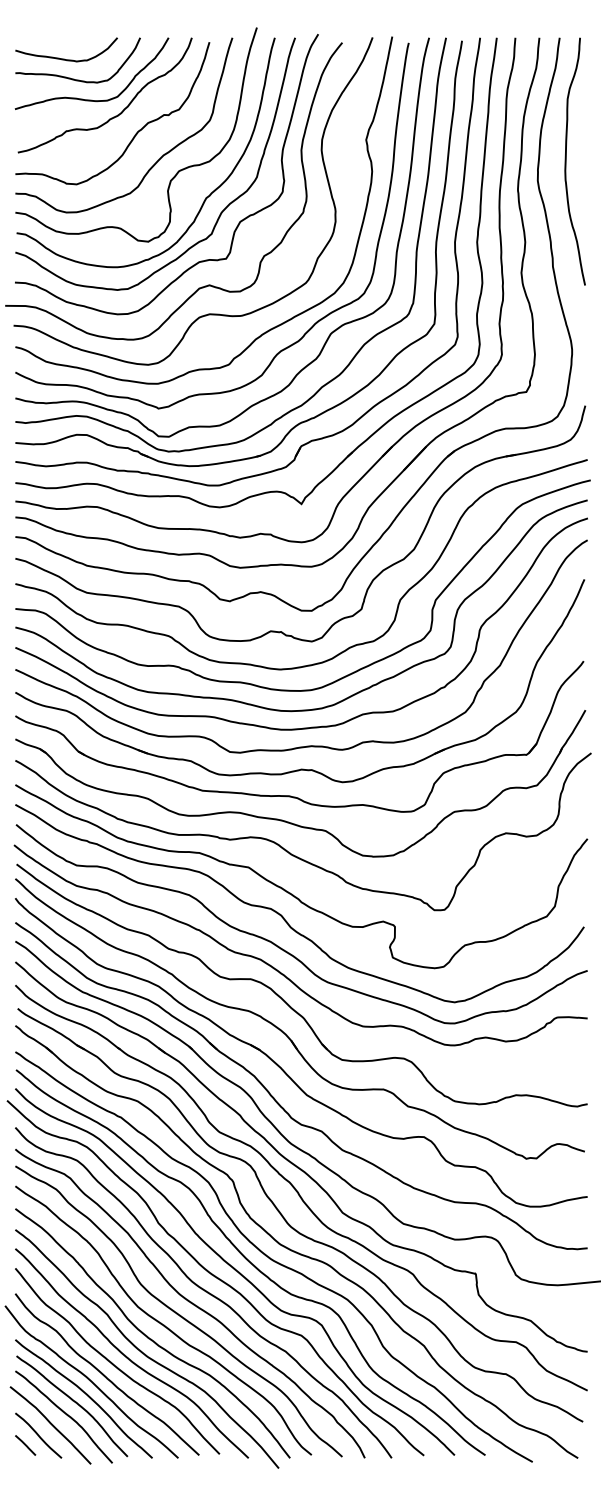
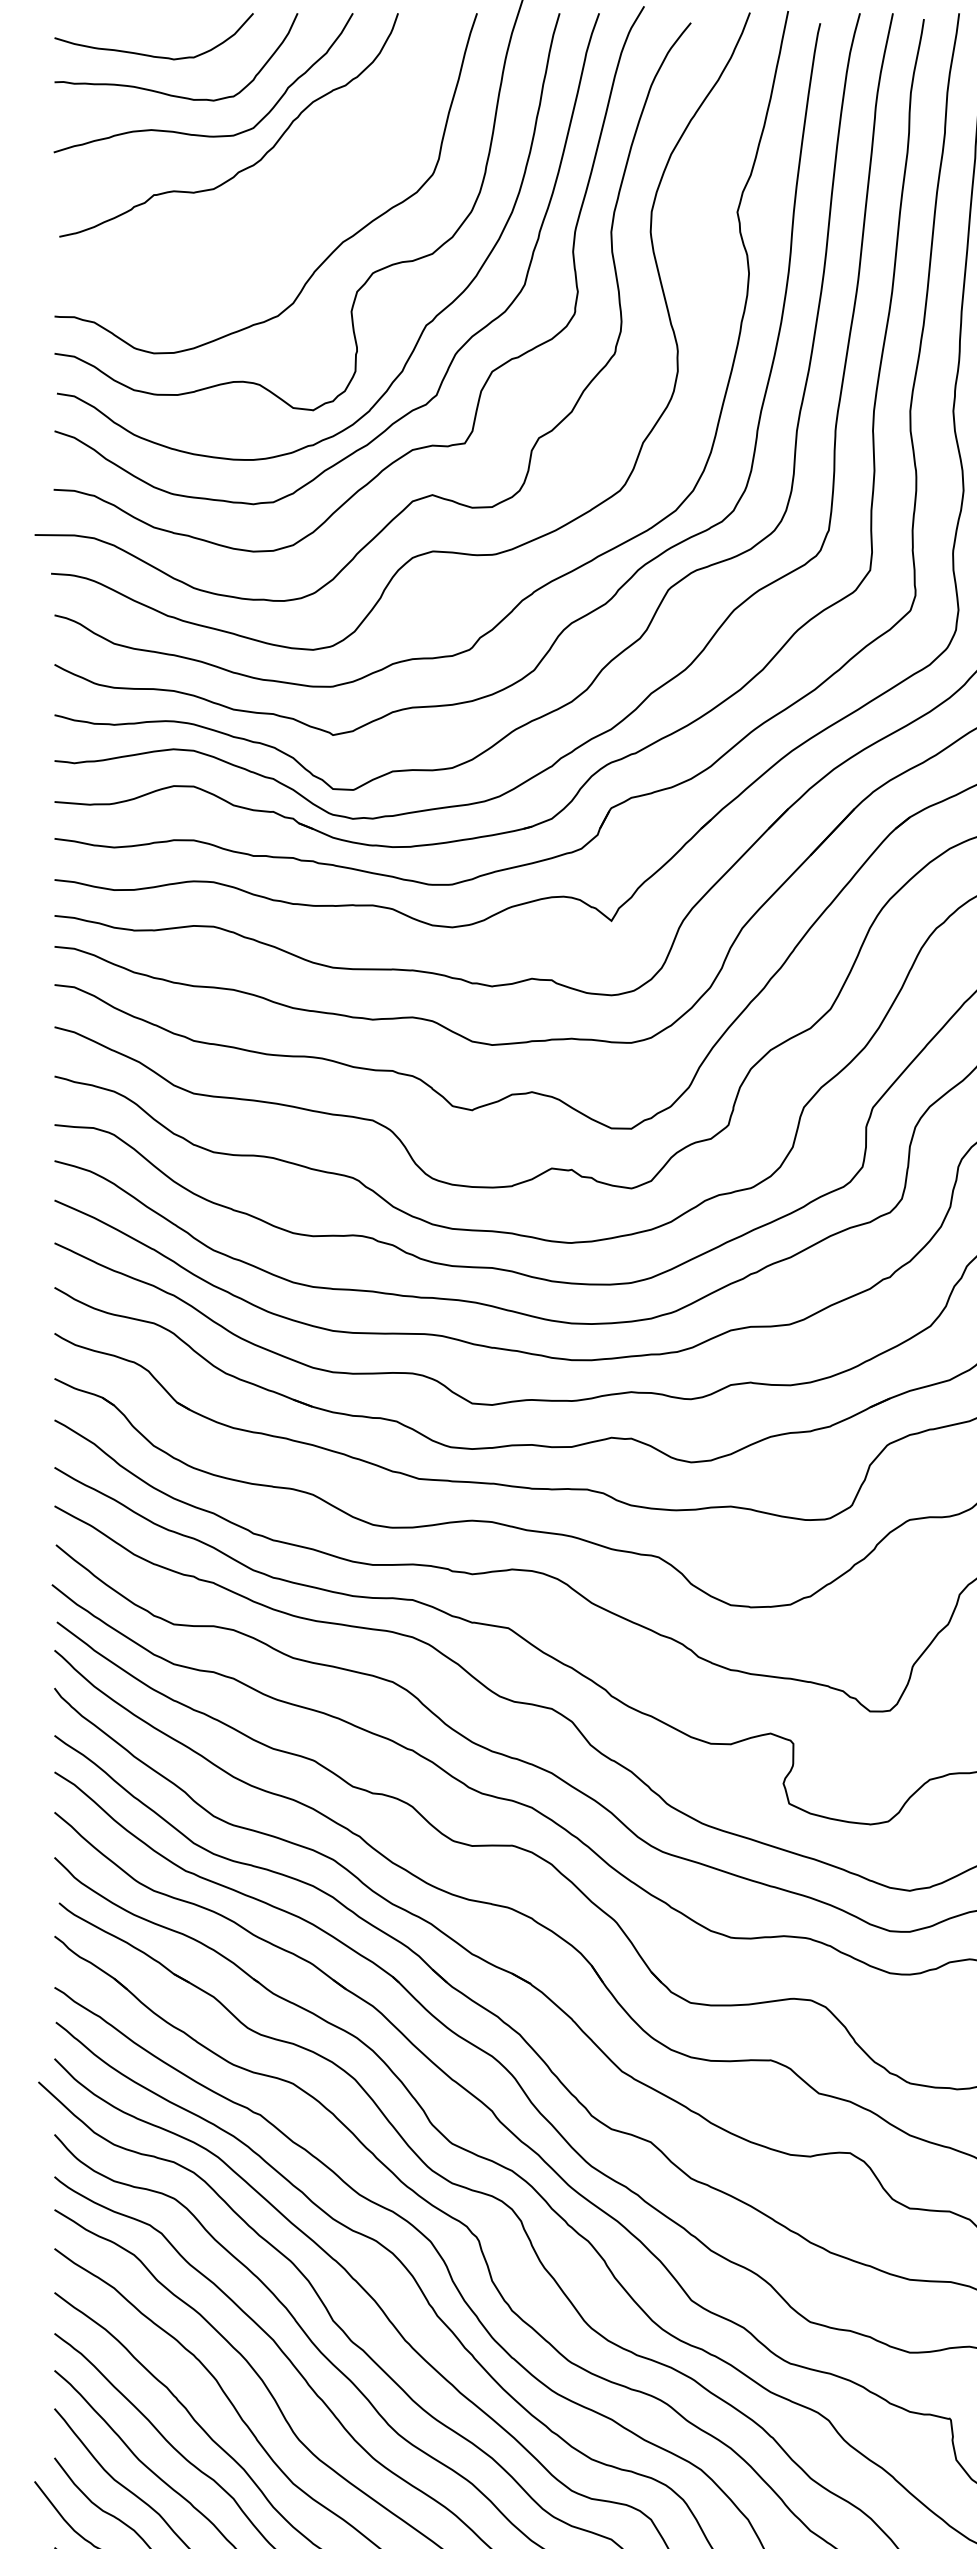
curve: (135, 133) -> (288, 199), removed

